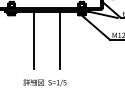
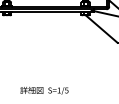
line: (33, 40) -> (31, 43), removed
line: (59, 40) -> (60, 43), removed

